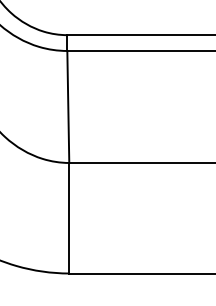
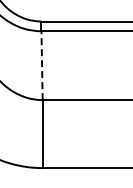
line: (68, 106) -> (42, 65), solid -> dashed

